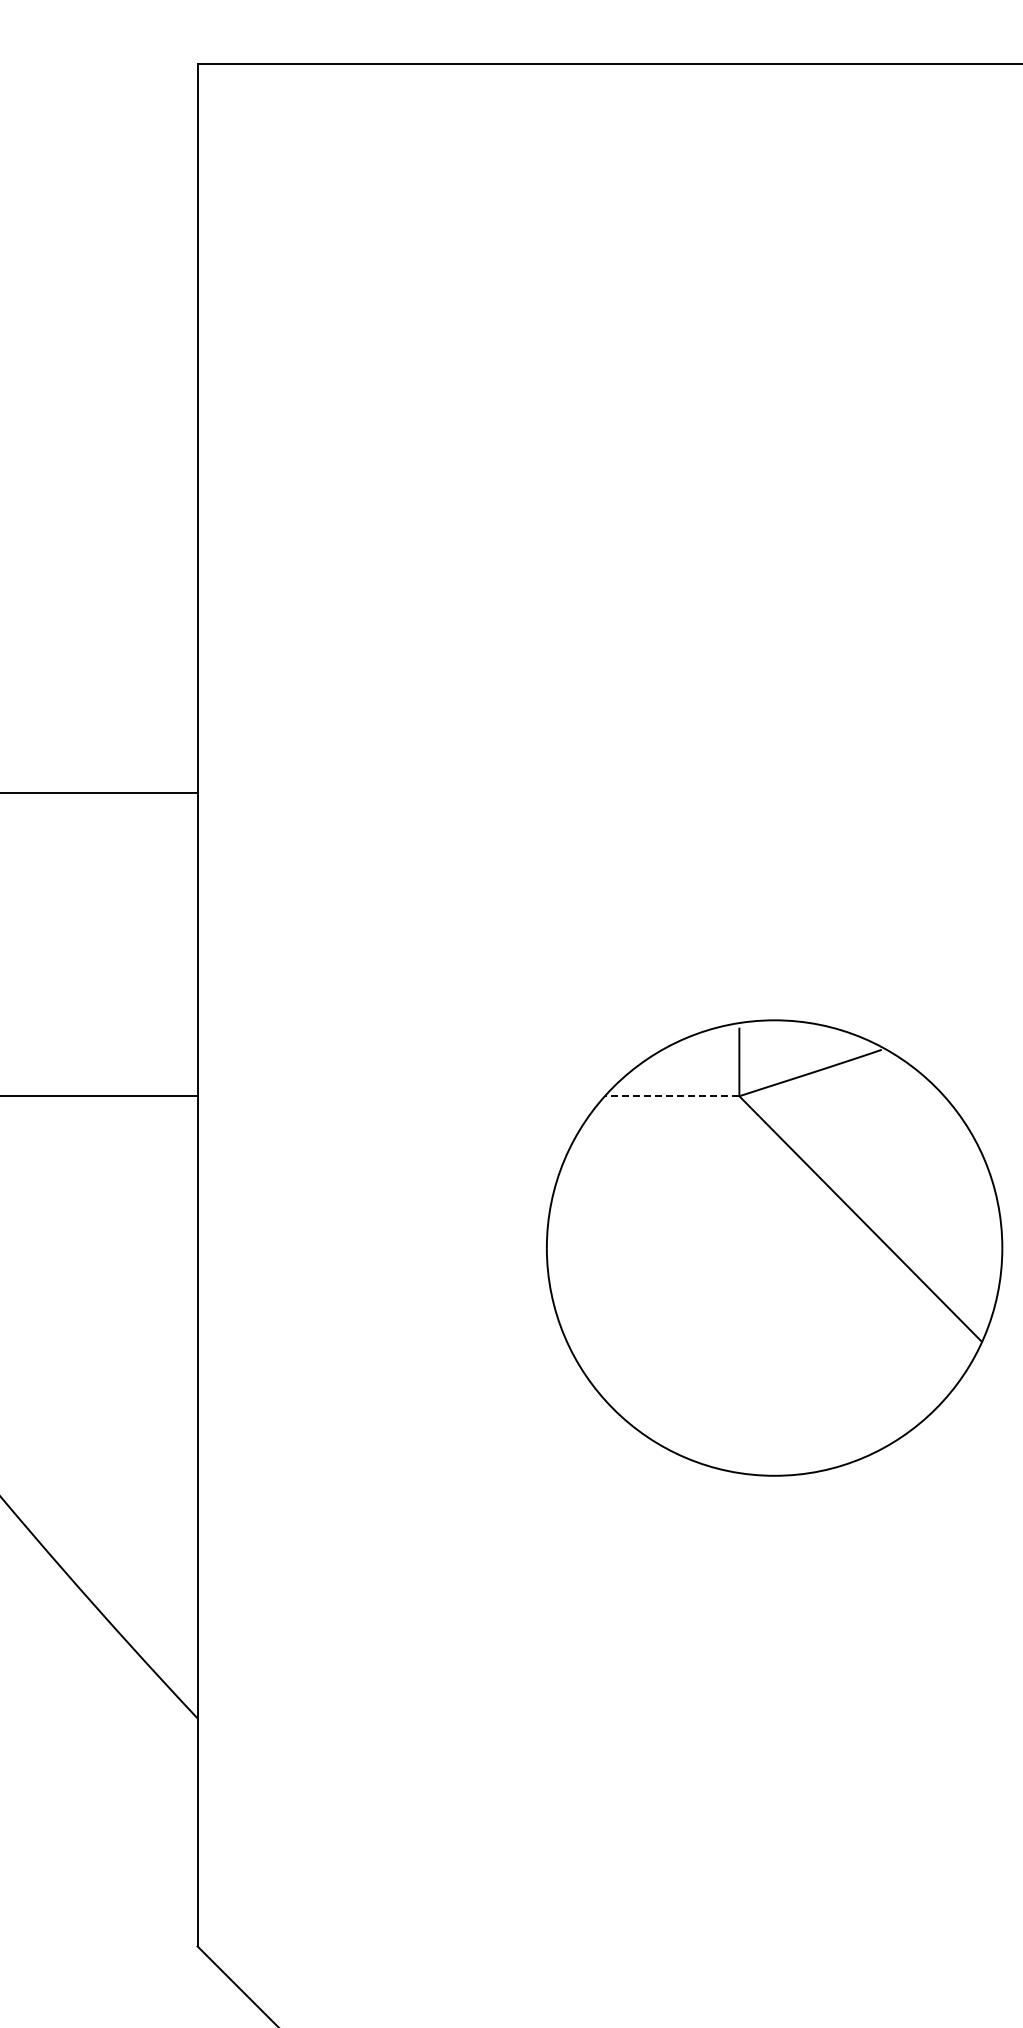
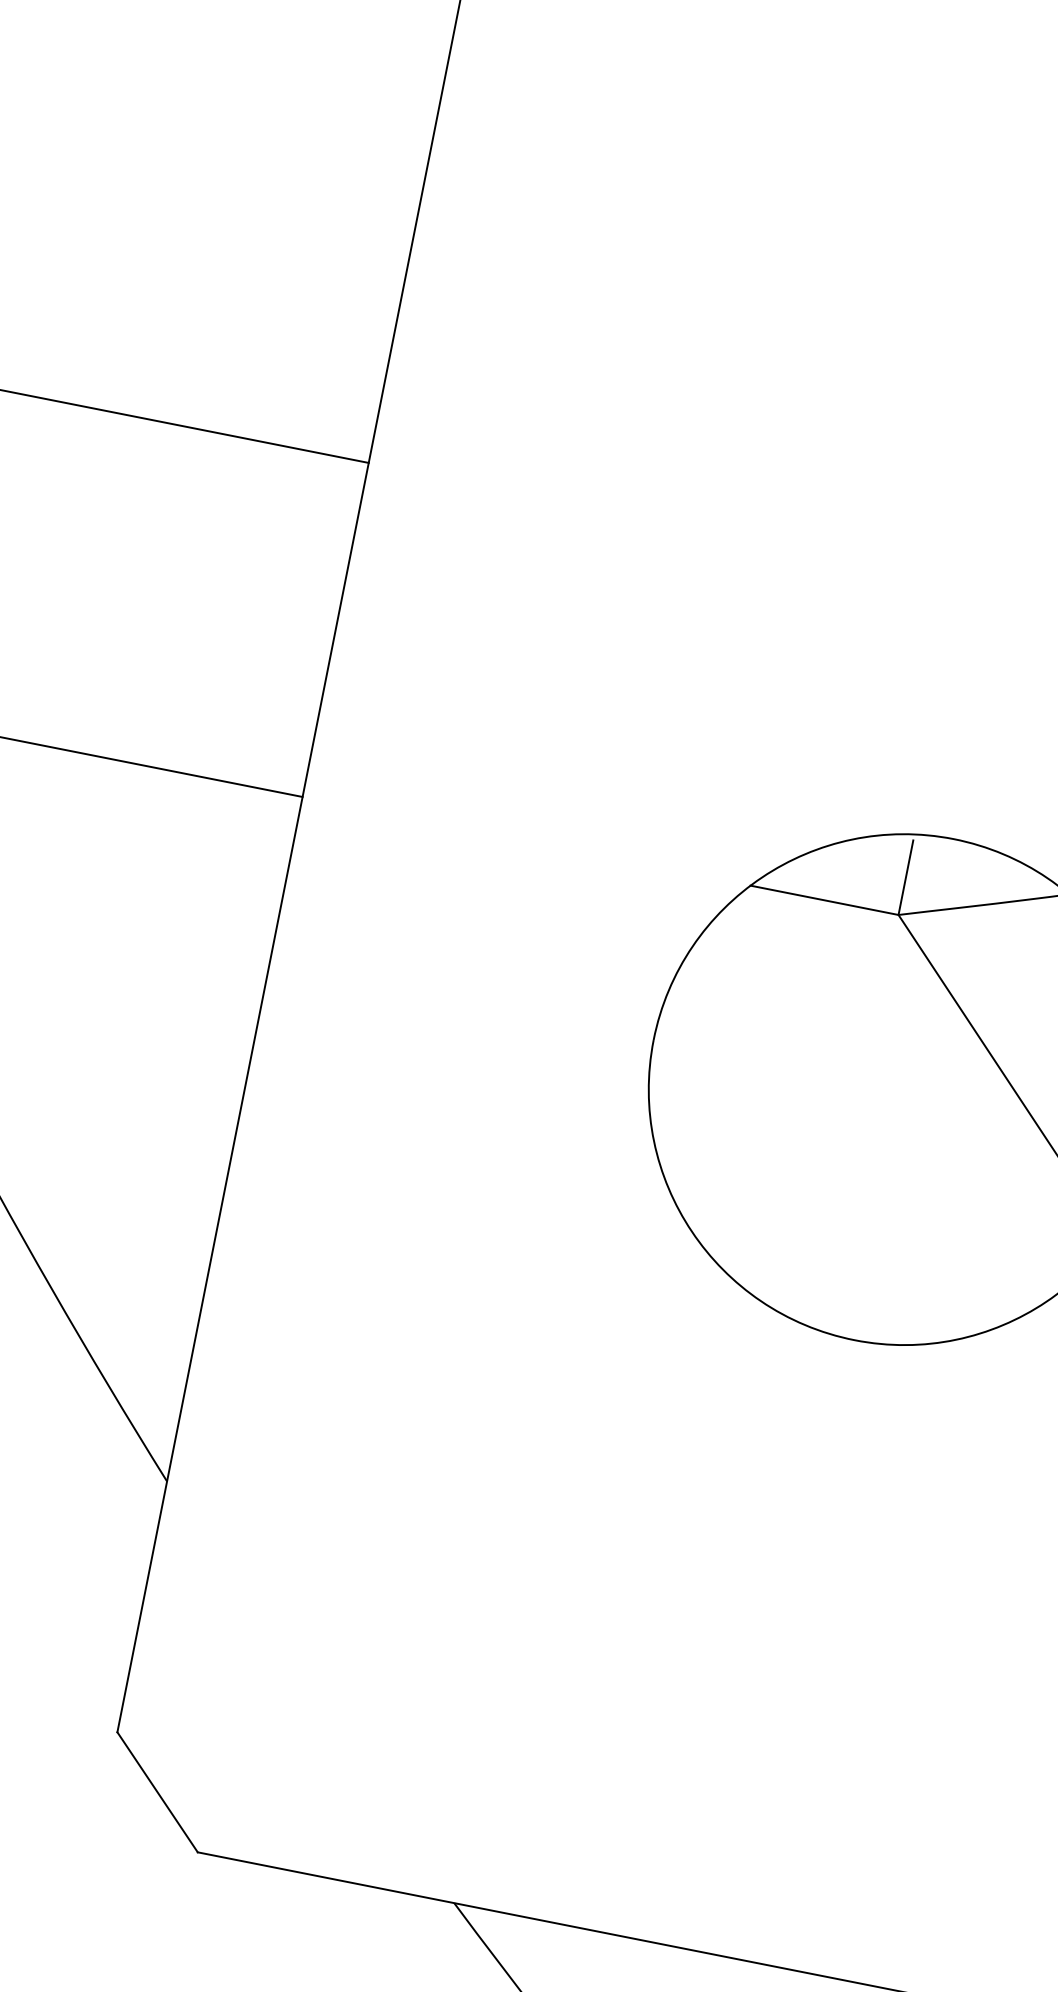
line: (671, 1096) -> (823, 900), dashed -> solid

